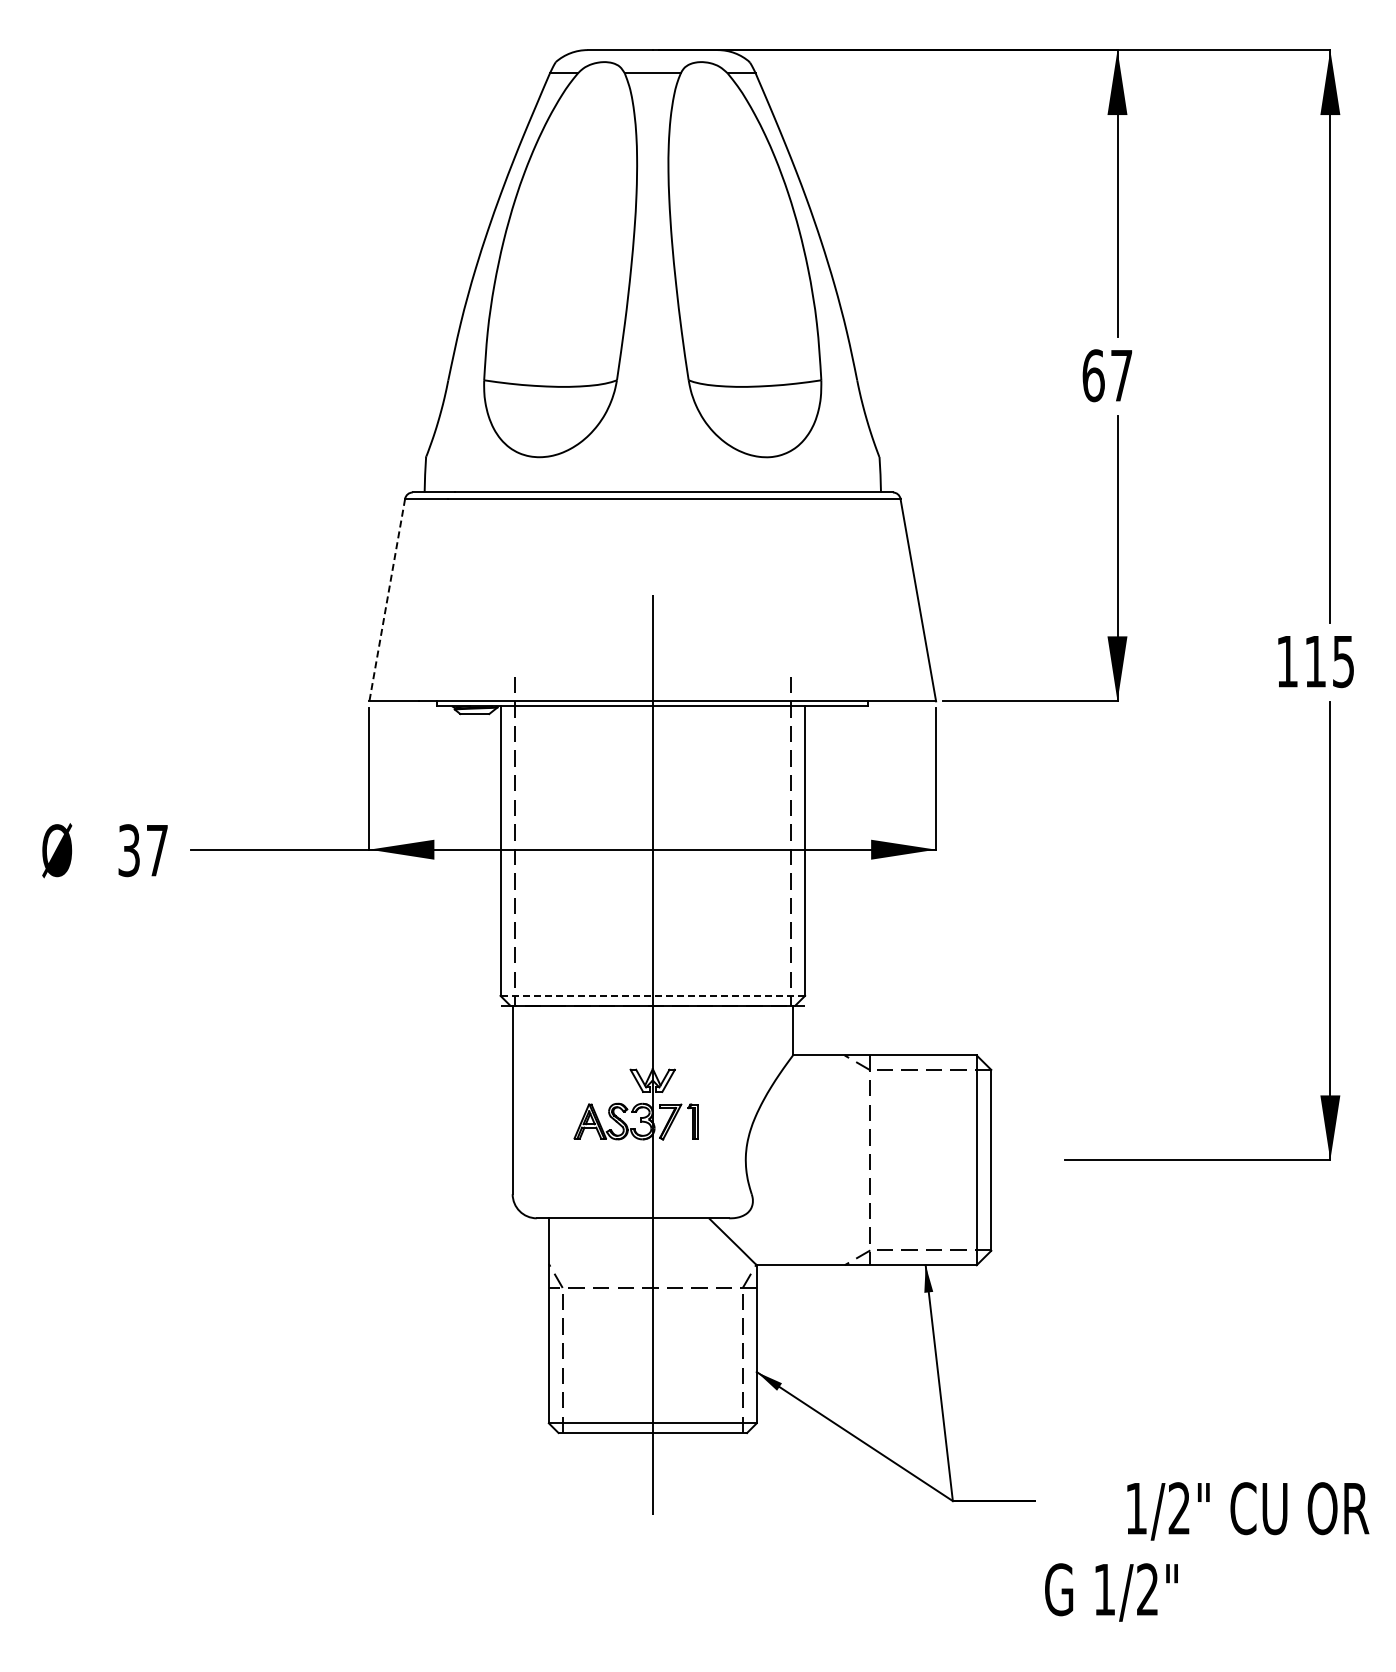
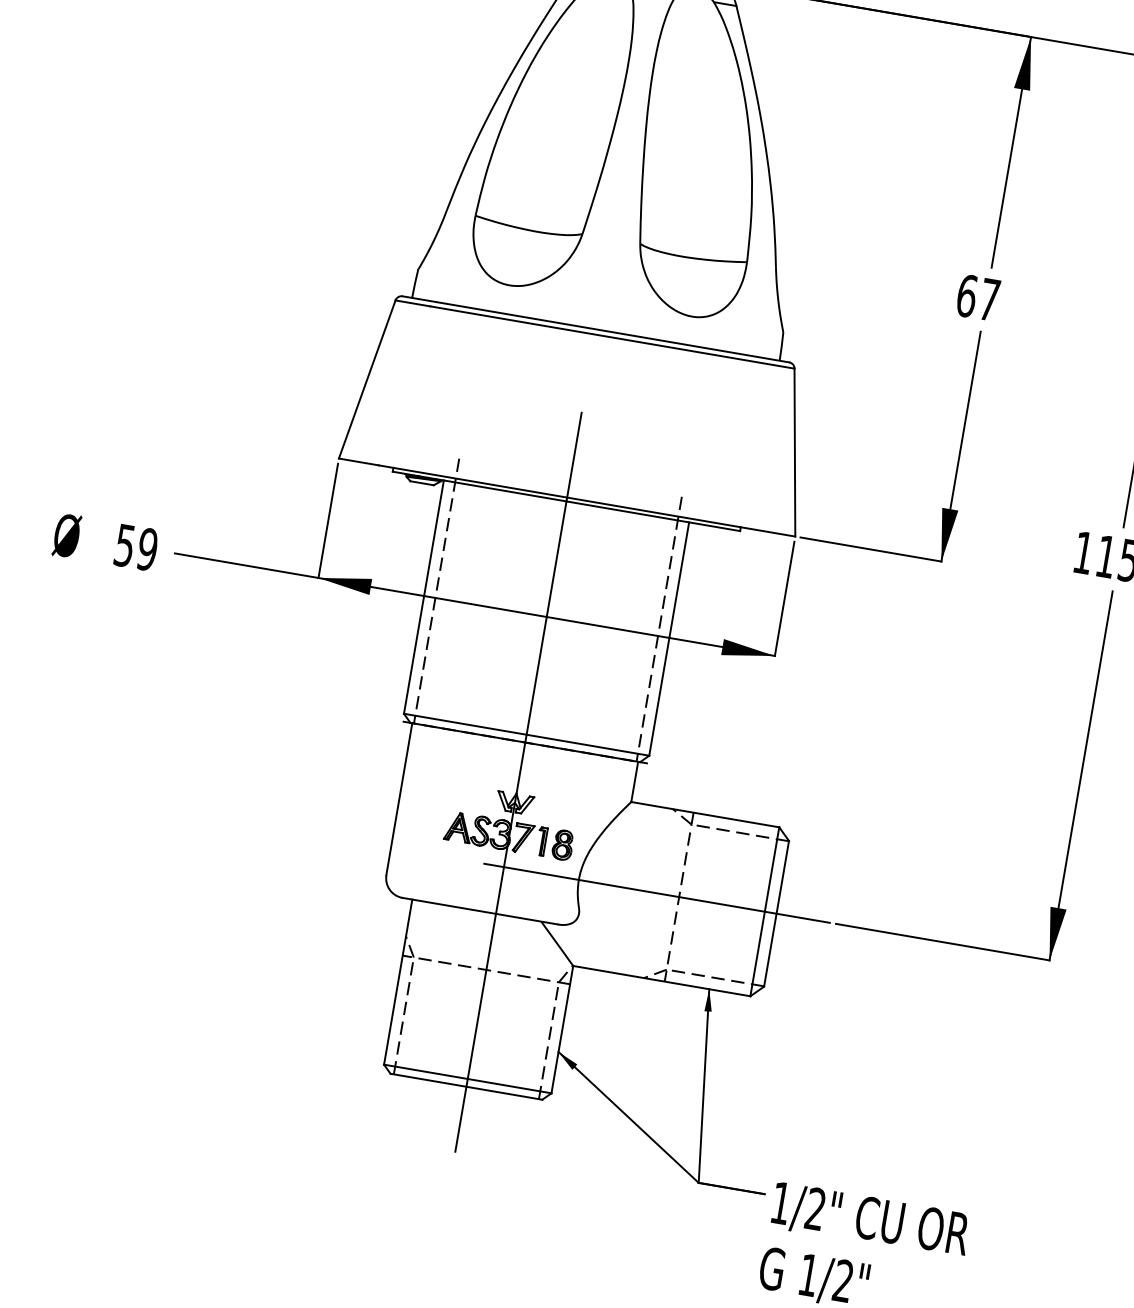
line: (387, 600) -> (367, 379), dashed -> solid
text: (143, 850) -> (136, 547), 37 -> 59
line: (653, 995) -> (527, 734), dashed -> solid
part: (719, 1121) -> (563, 845), added
line: (842, 1160) -> (656, 893), added
text: (1248, 1511) -> (870, 1220), moved

